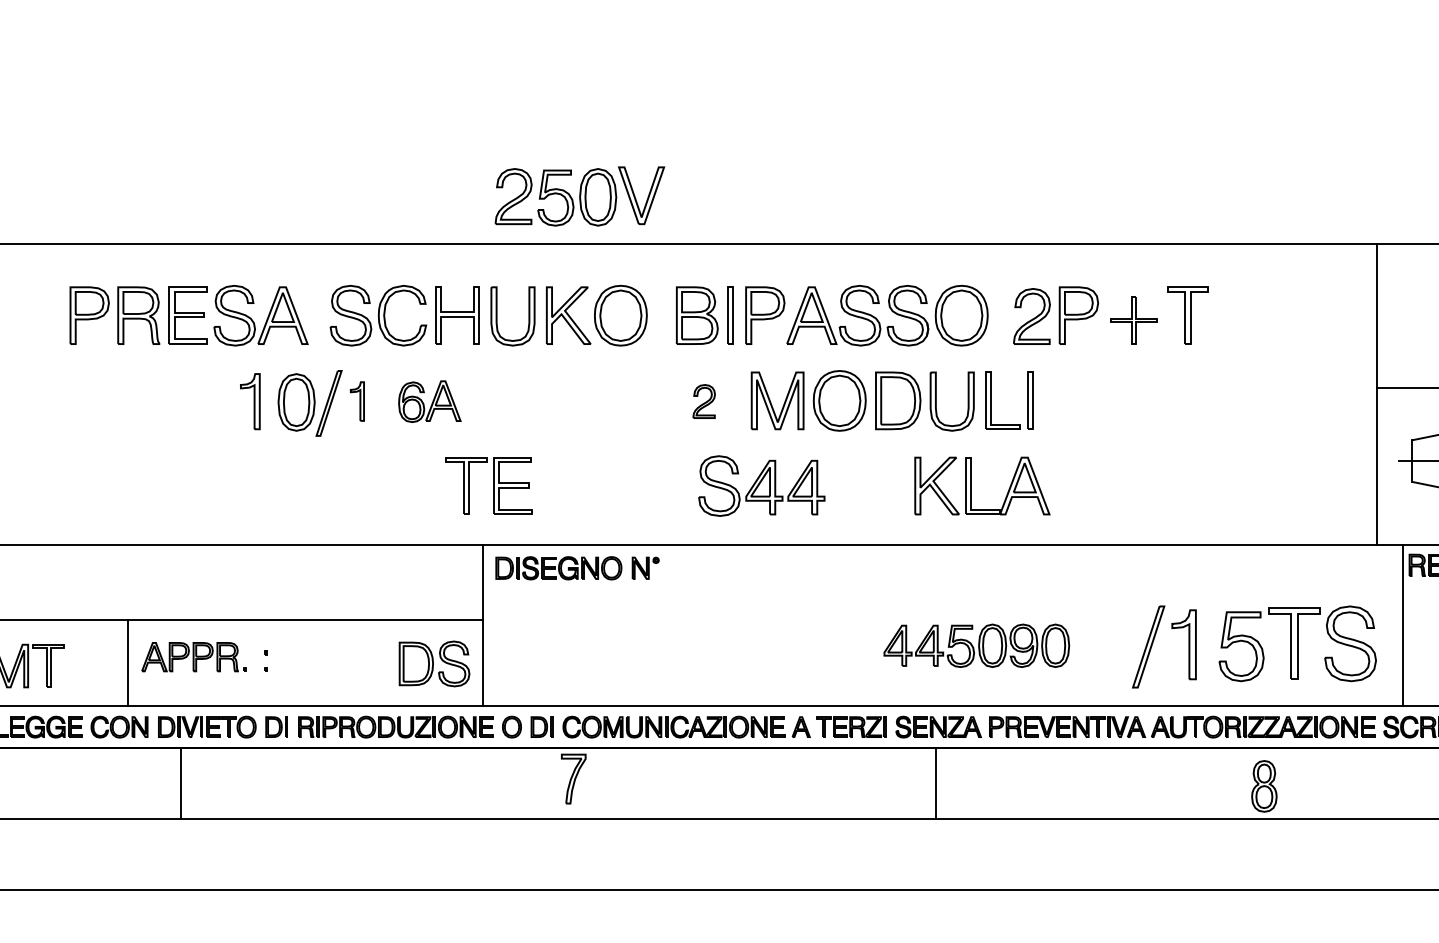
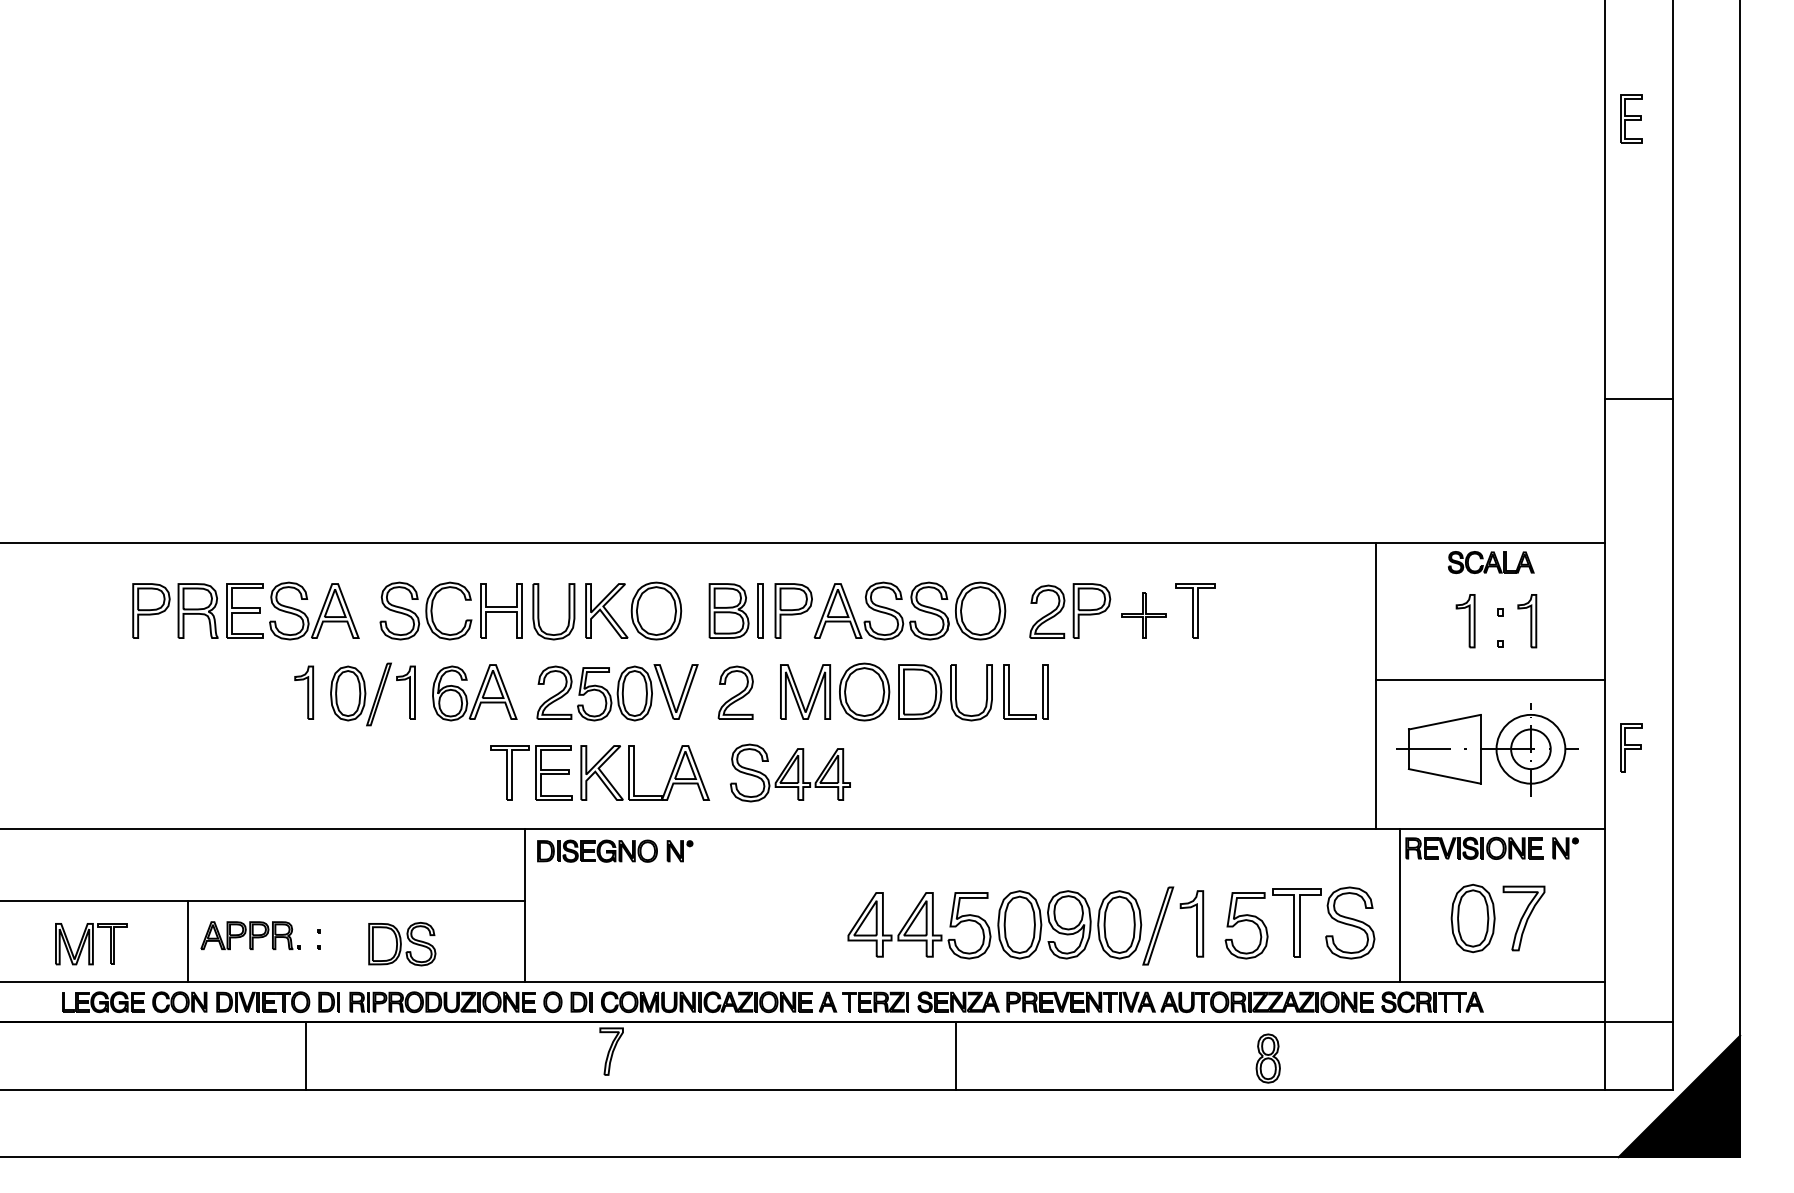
part: (579, 196) -> (617, 692), moved
part: (356, 401) -> (405, 692), size x1.43
part: (429, 401) -> (474, 692), size x1.43
part: (704, 401) -> (735, 692), size x1.67
part: (971, 485) -> (634, 772), moved
part: (976, 645) -> (994, 924), size x1.67
part: (434, 664) -> (402, 944), moved
line: (181, 783) -> (306, 1055), moved

